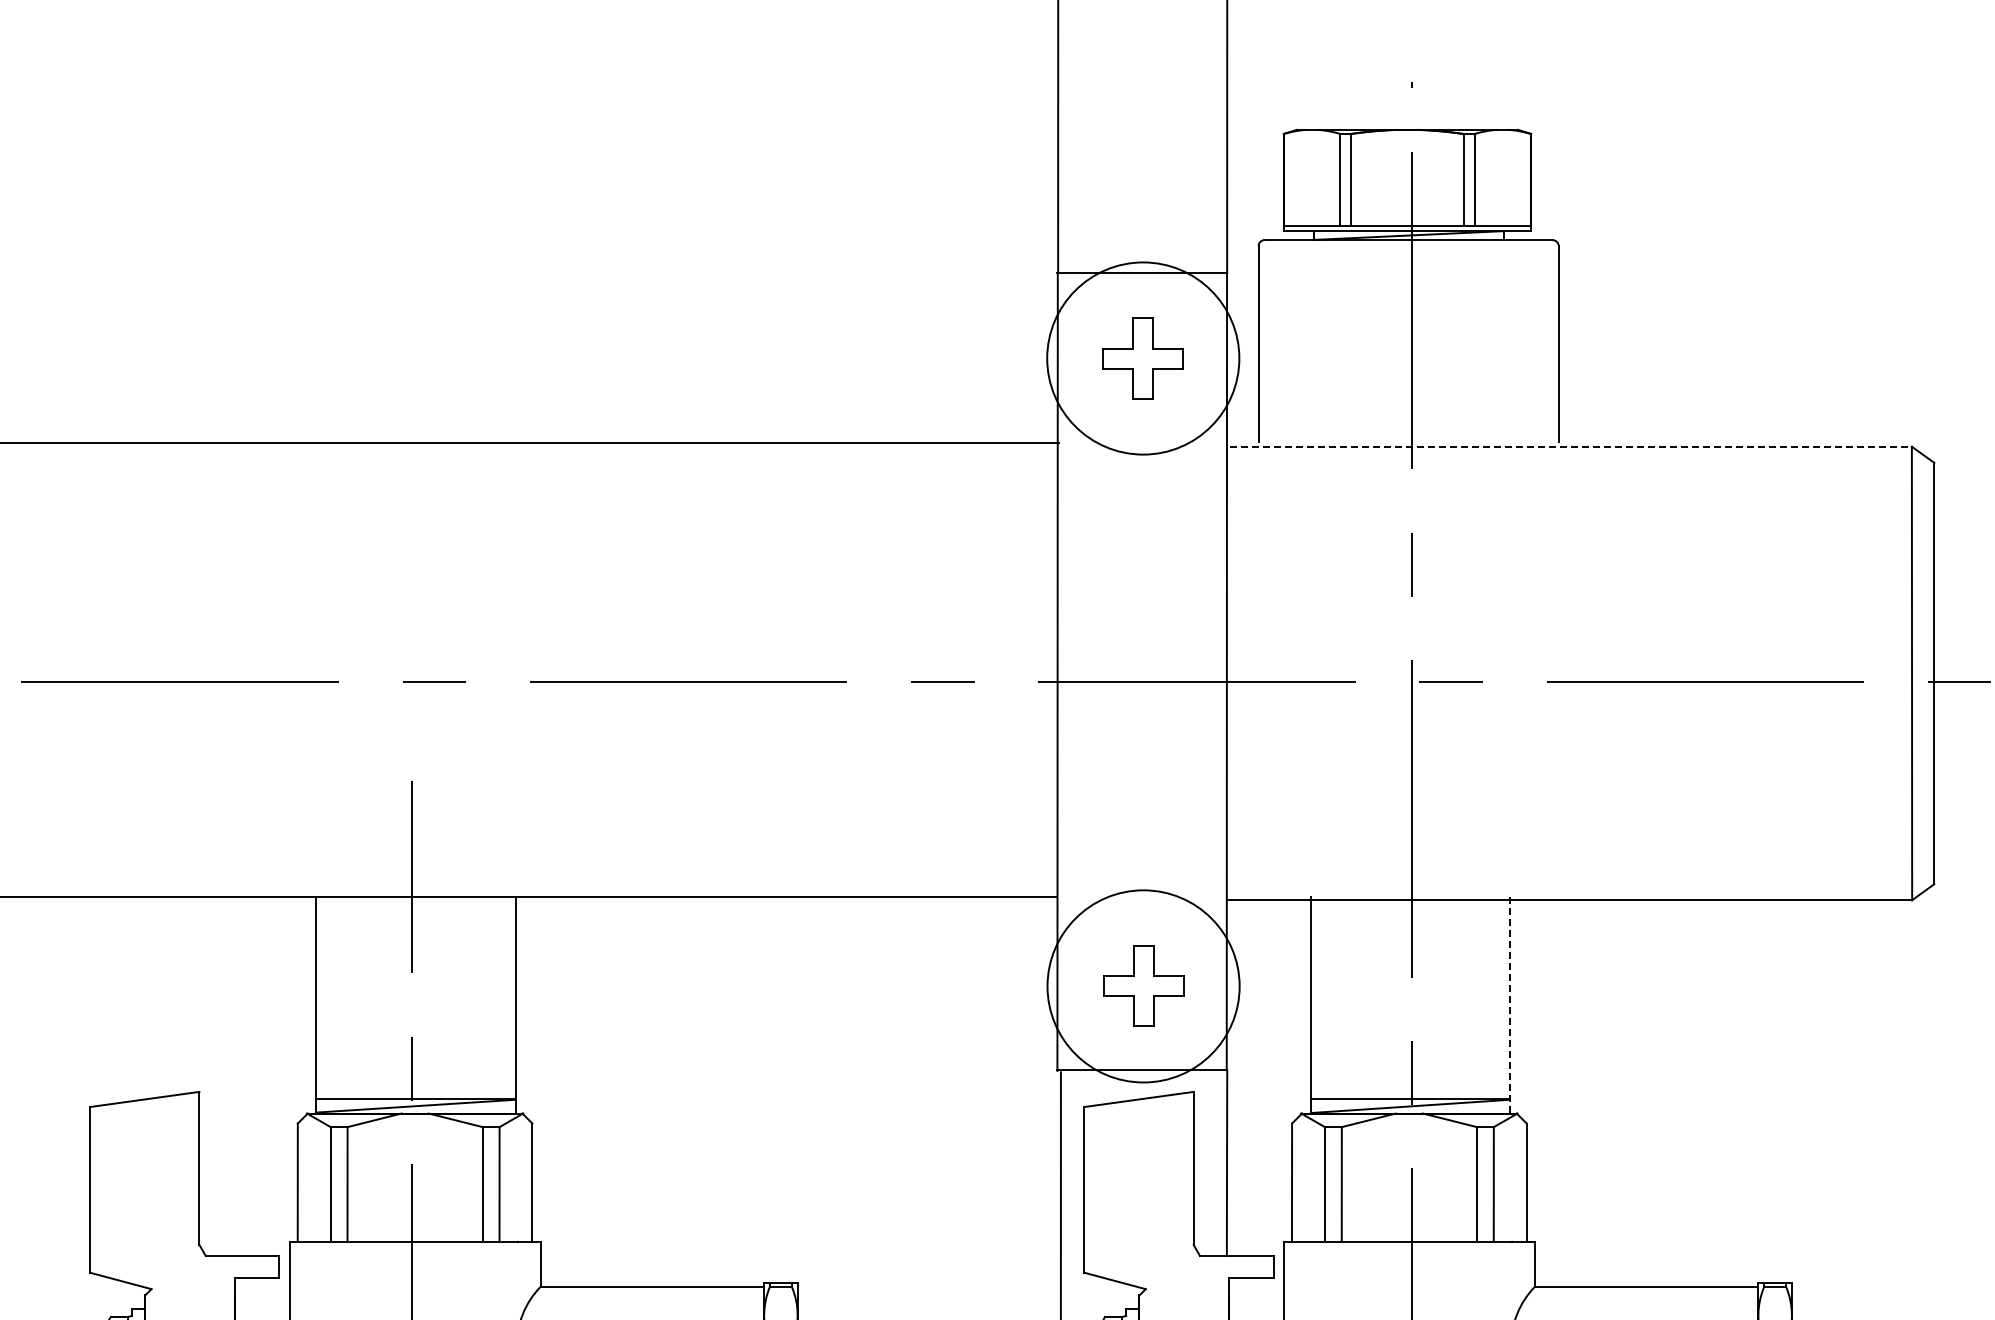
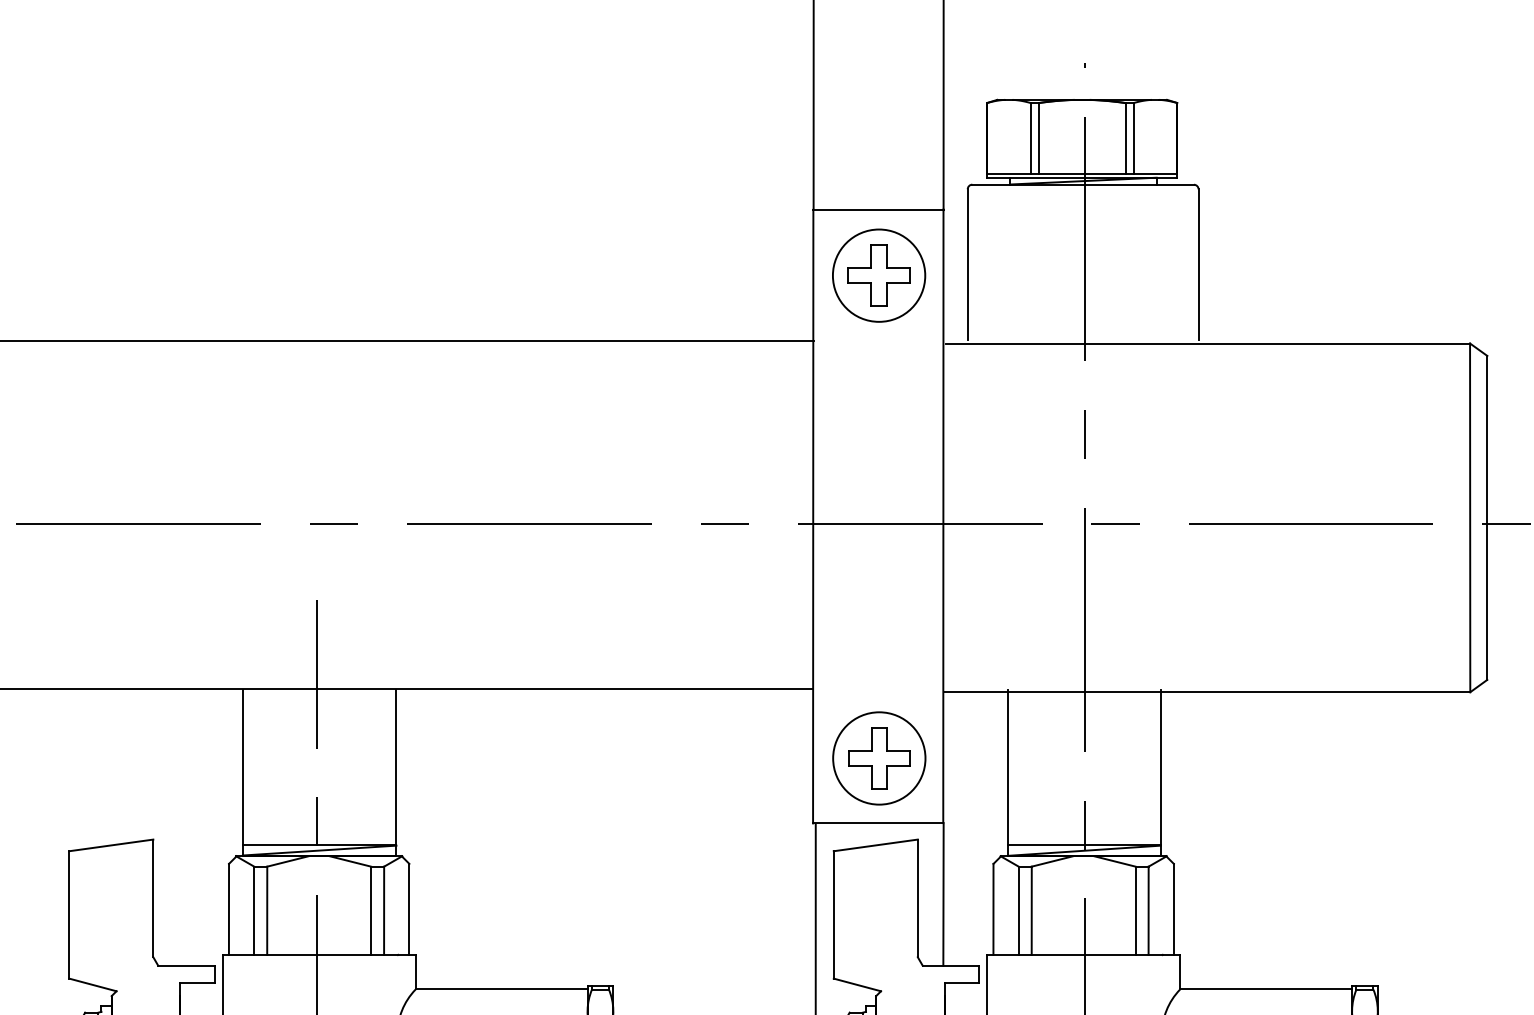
circle: (1143, 358) -> (879, 275), size x0.62
line: (1571, 446) -> (1208, 343), dashed -> solid
circle: (1143, 986) -> (879, 758), size x0.62
line: (1509, 1005) -> (1160, 773), dashed -> solid

